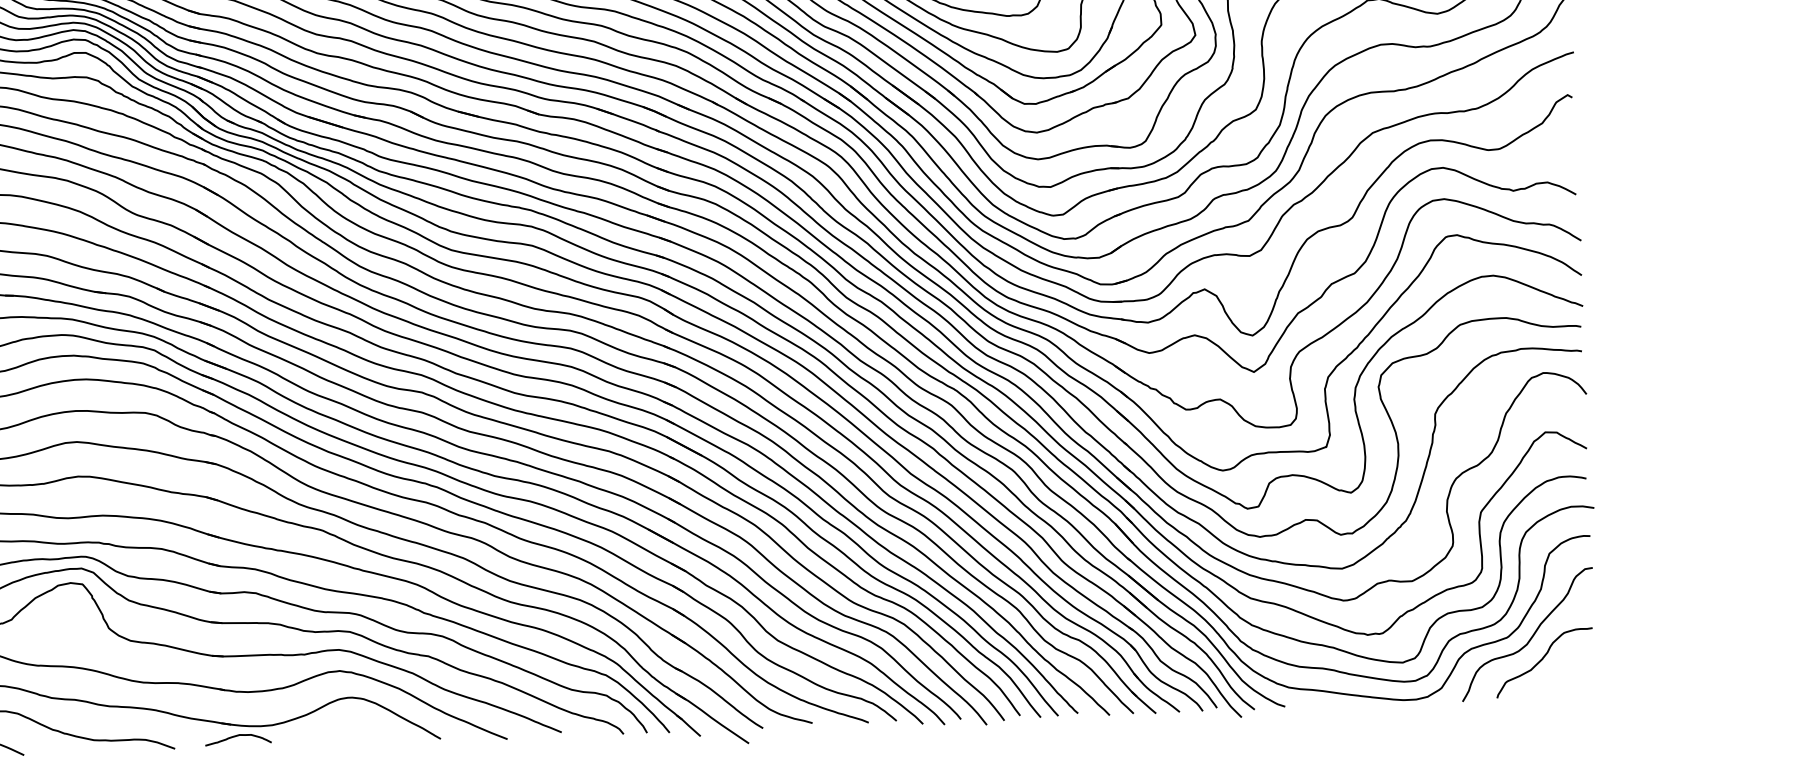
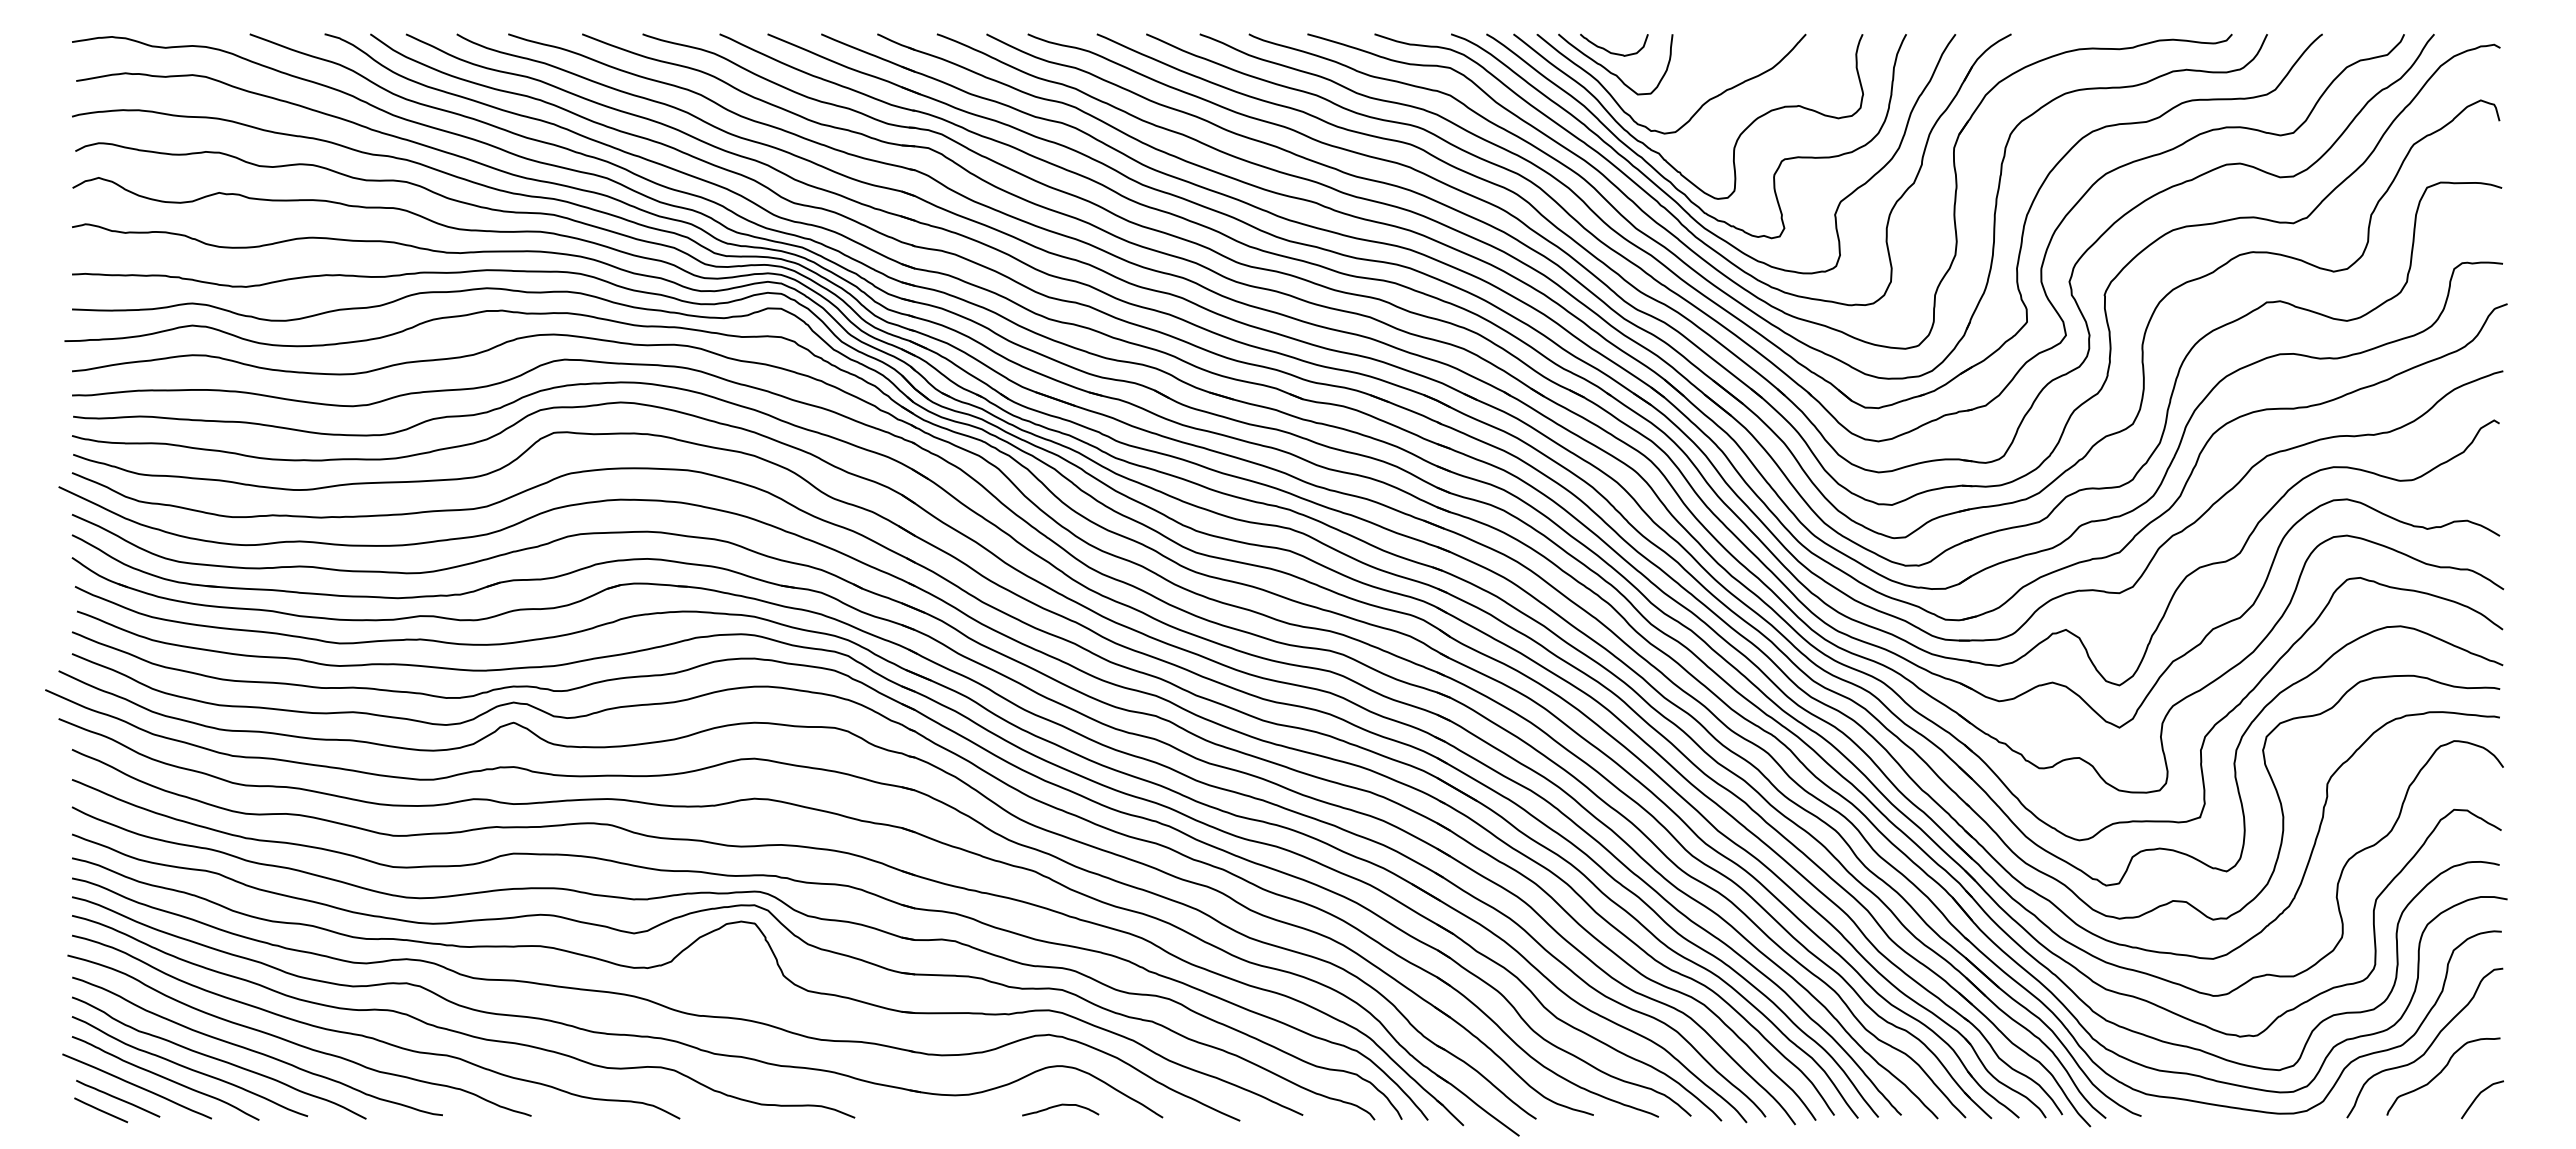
curve: (1576, 678) -> (2479, 1095), added
curve: (237, 736) -> (1059, 1106), moved

